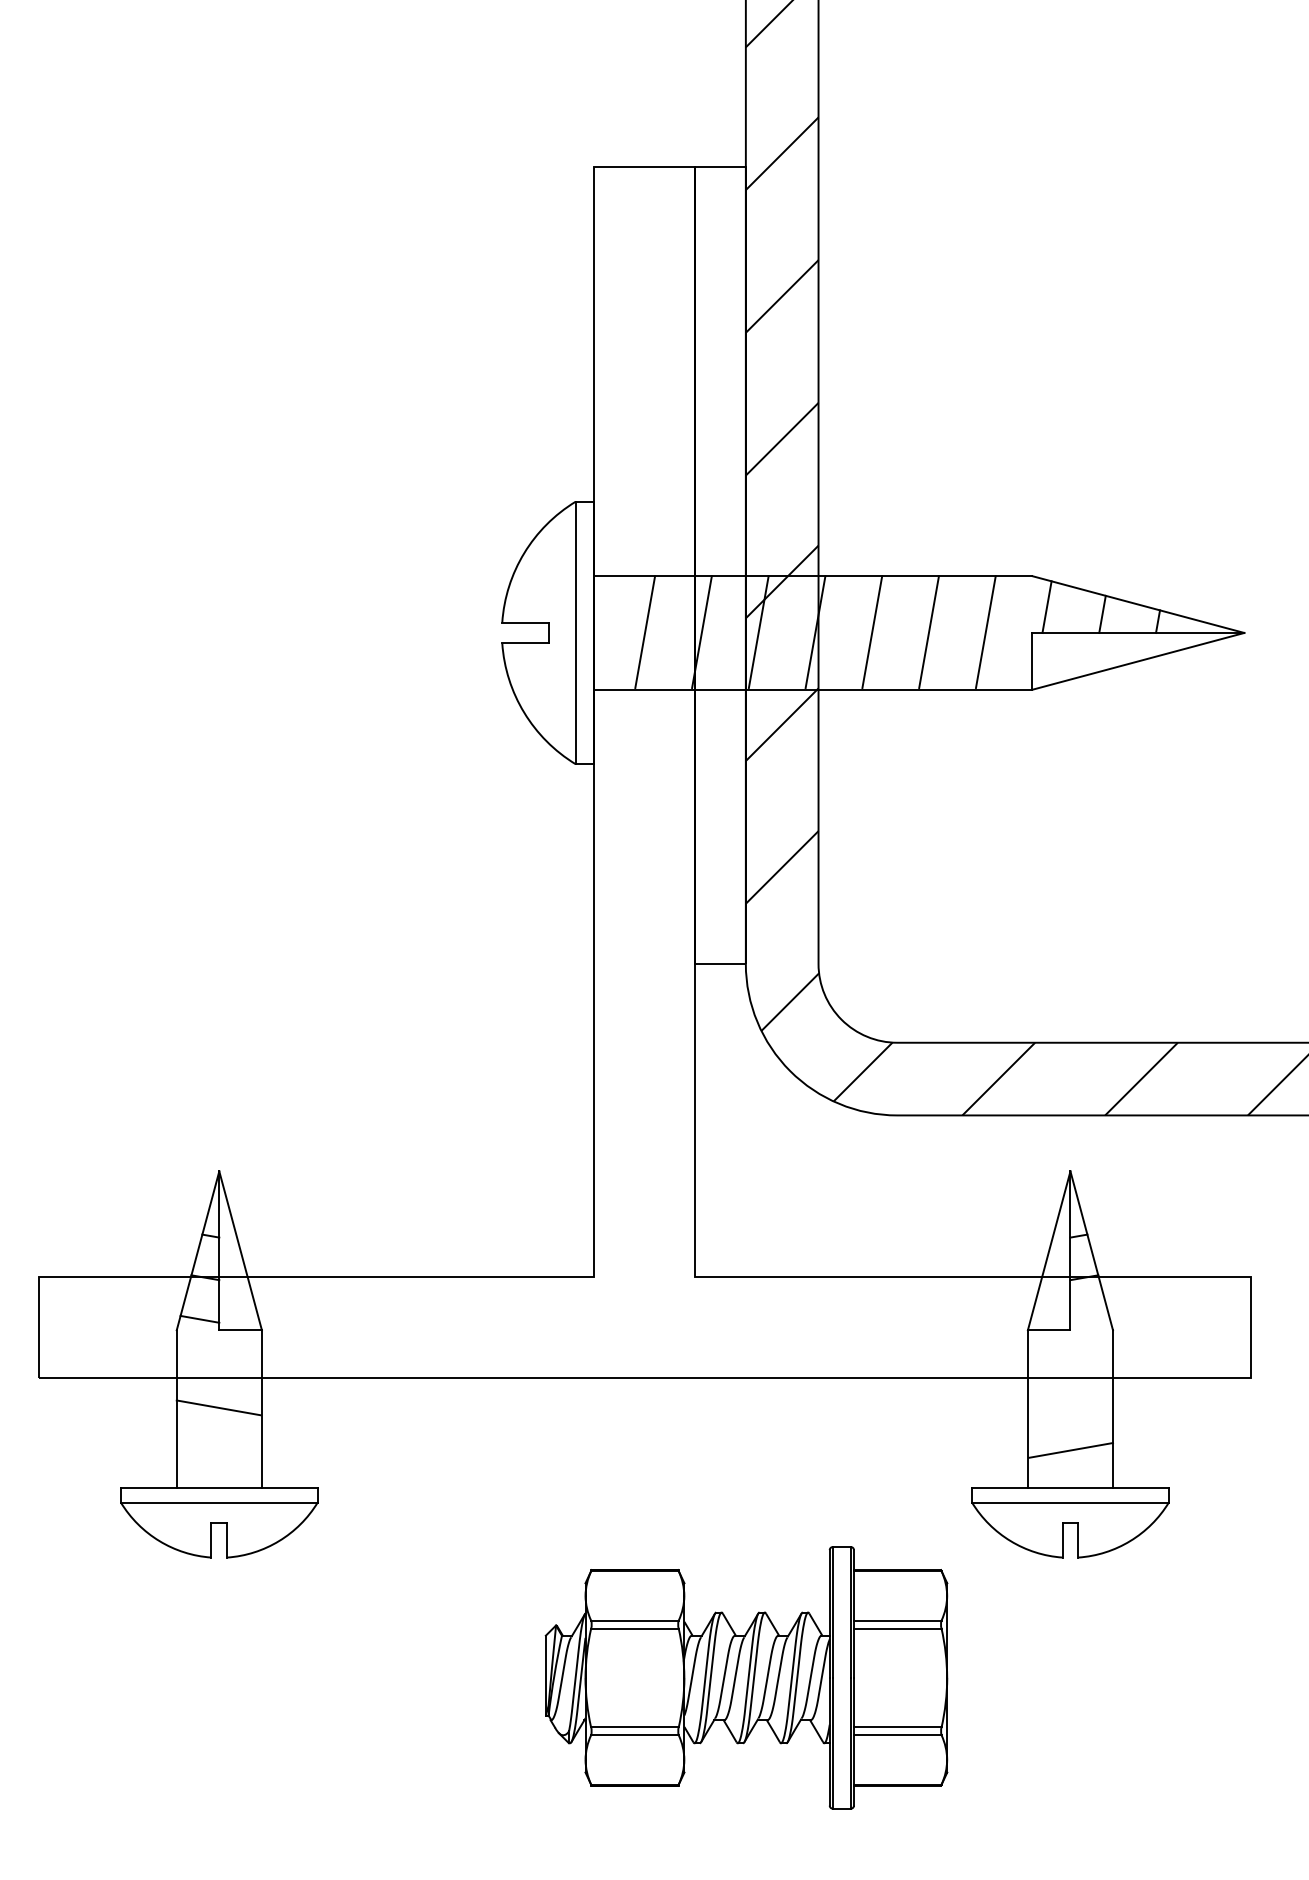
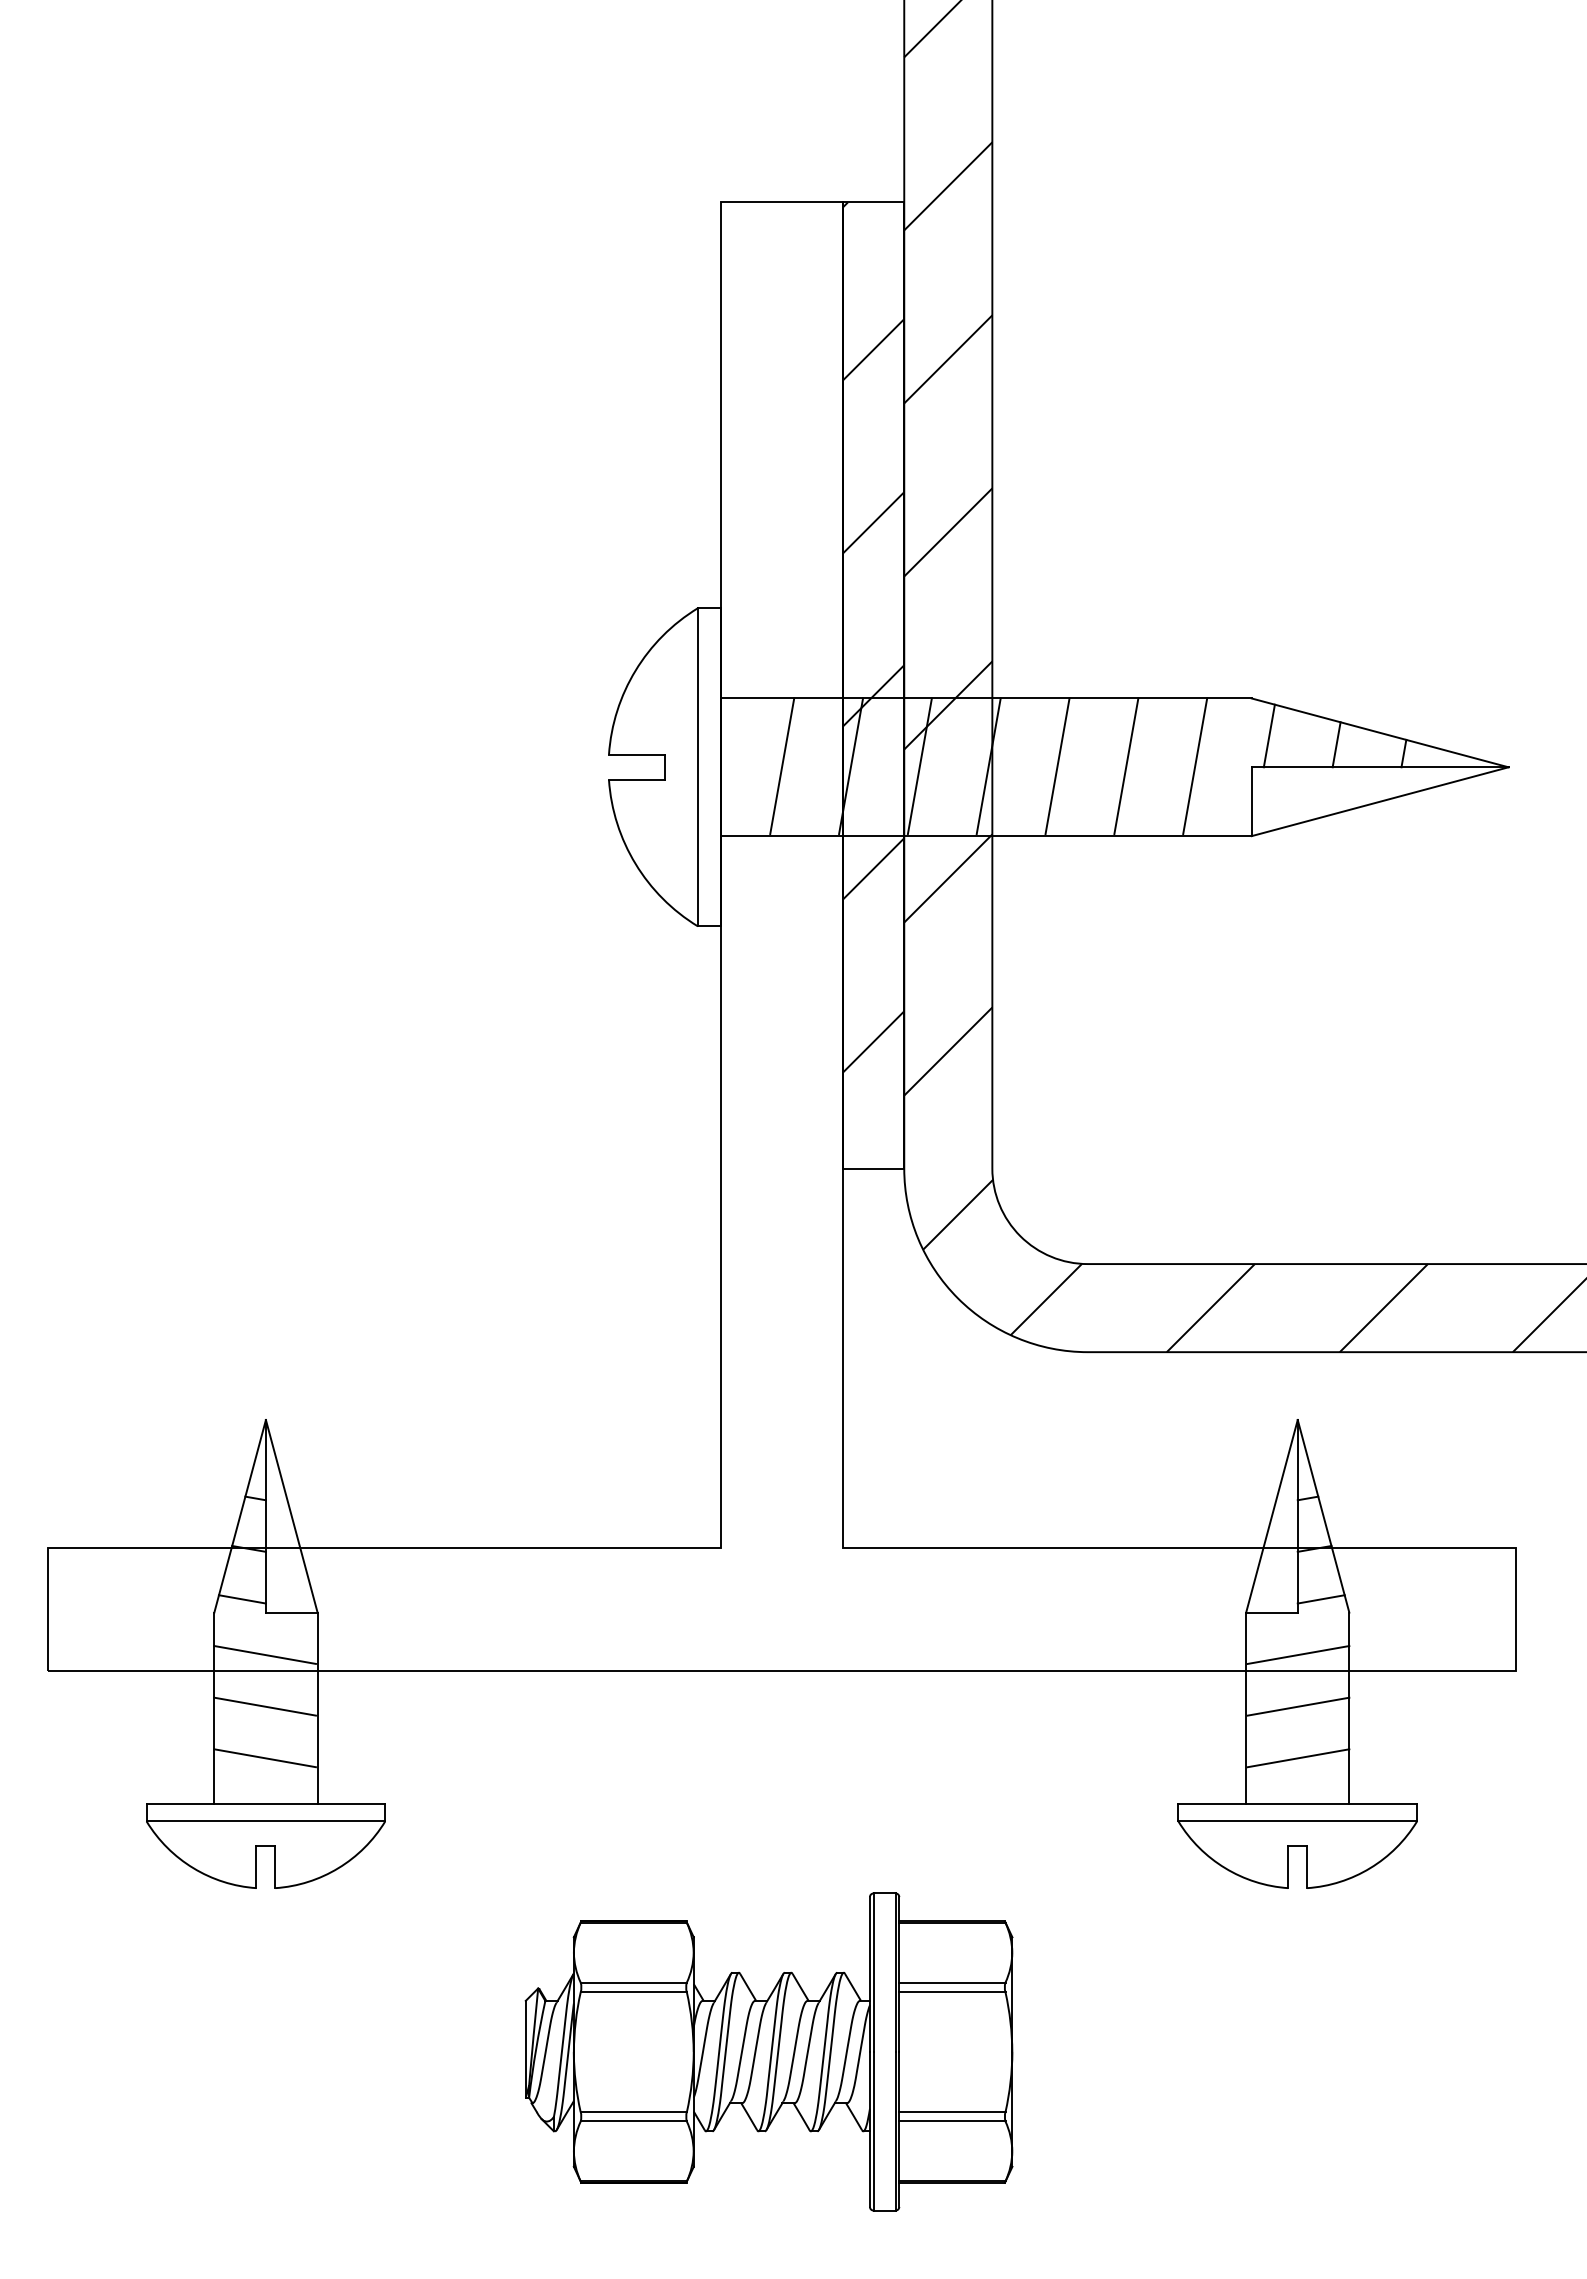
hatch: (720, 525) -> (873, 637), added
line: (1089, 1319) -> (1320, 1599), added
line: (218, 1364) -> (264, 1654), added
line: (1071, 1364) -> (1298, 1654), added
line: (1071, 1407) -> (1298, 1706), added
line: (218, 1450) -> (264, 1758), added
part: (746, 1677) -> (768, 2051), moved

